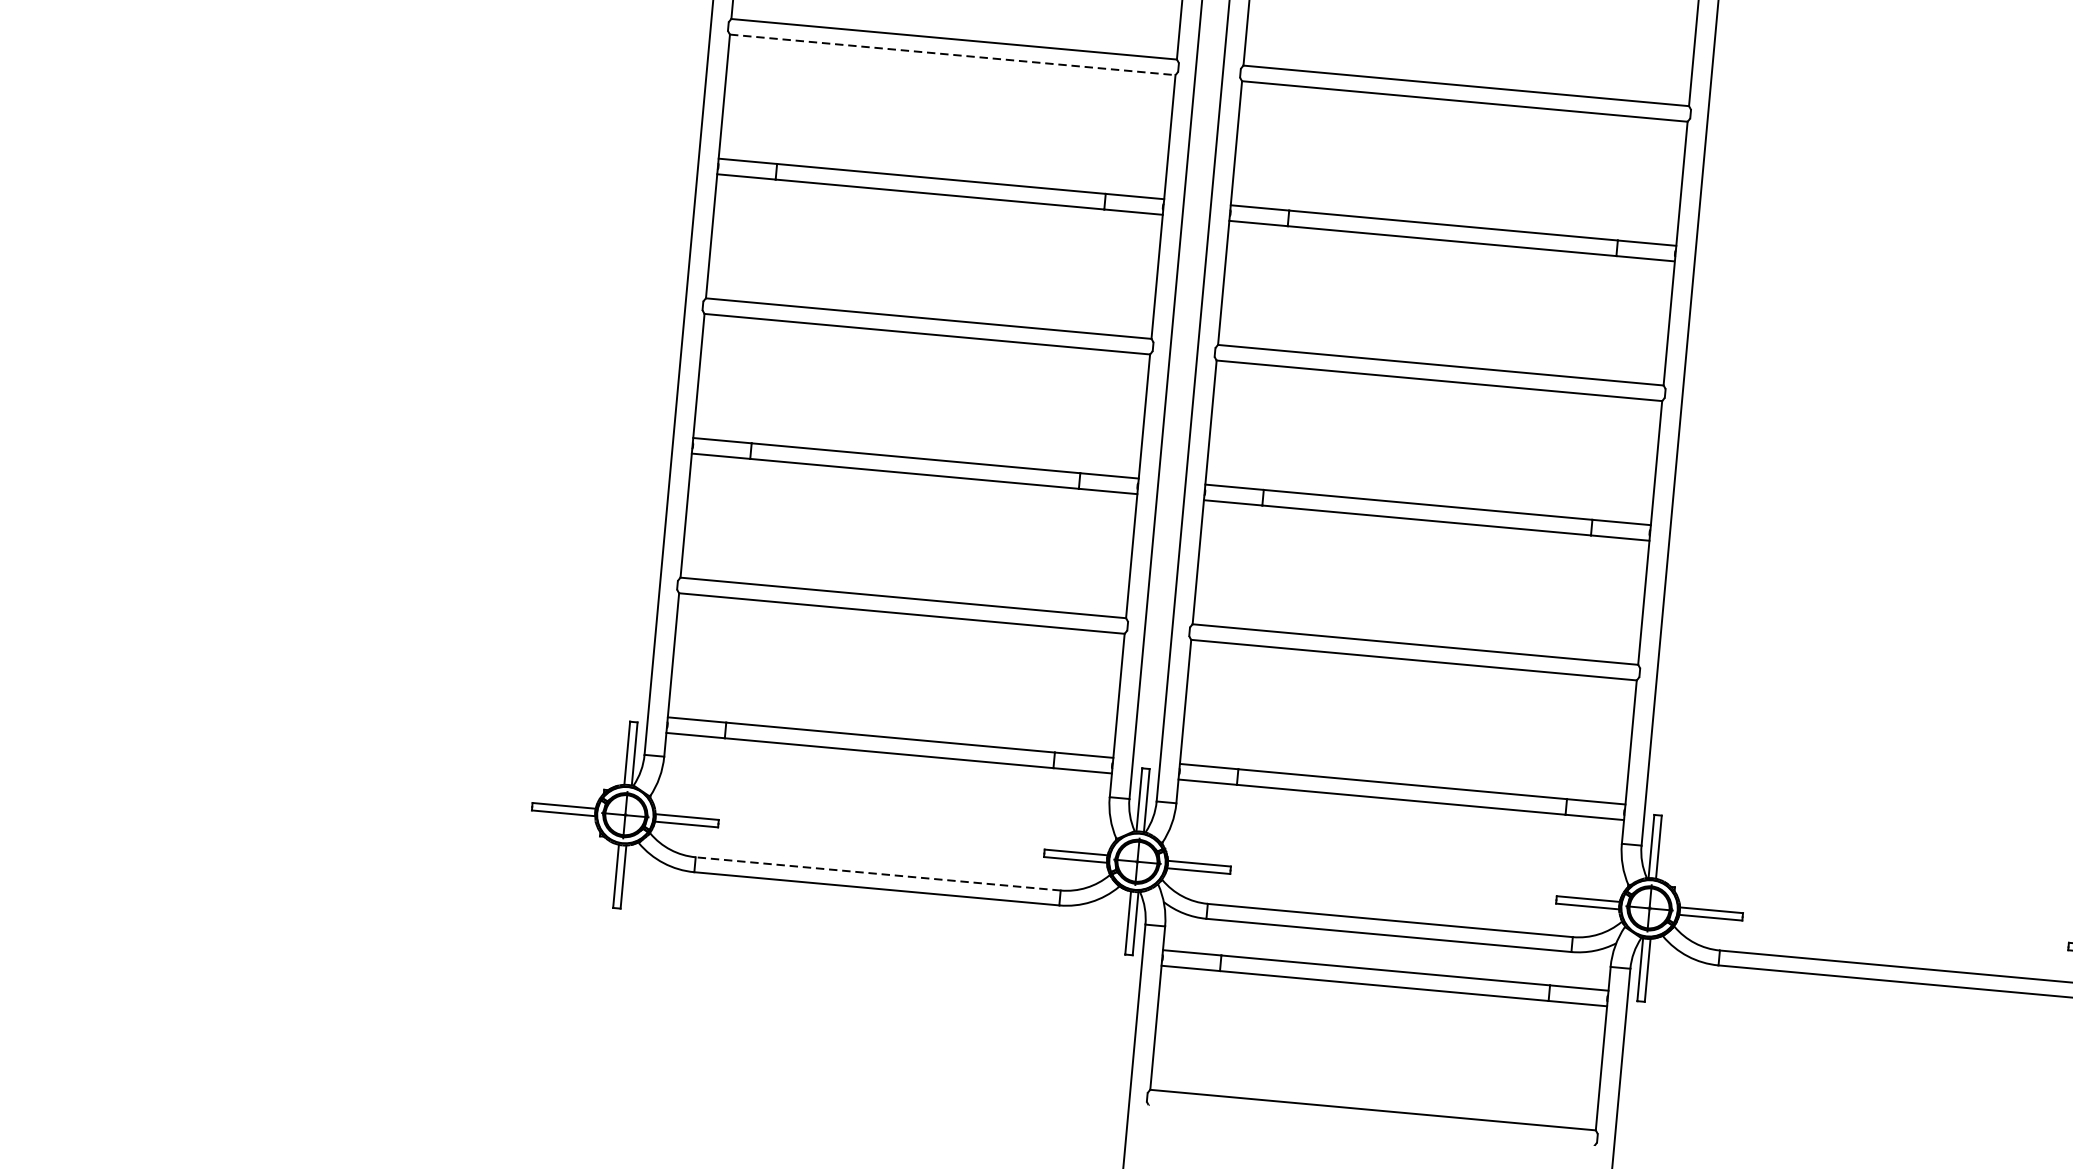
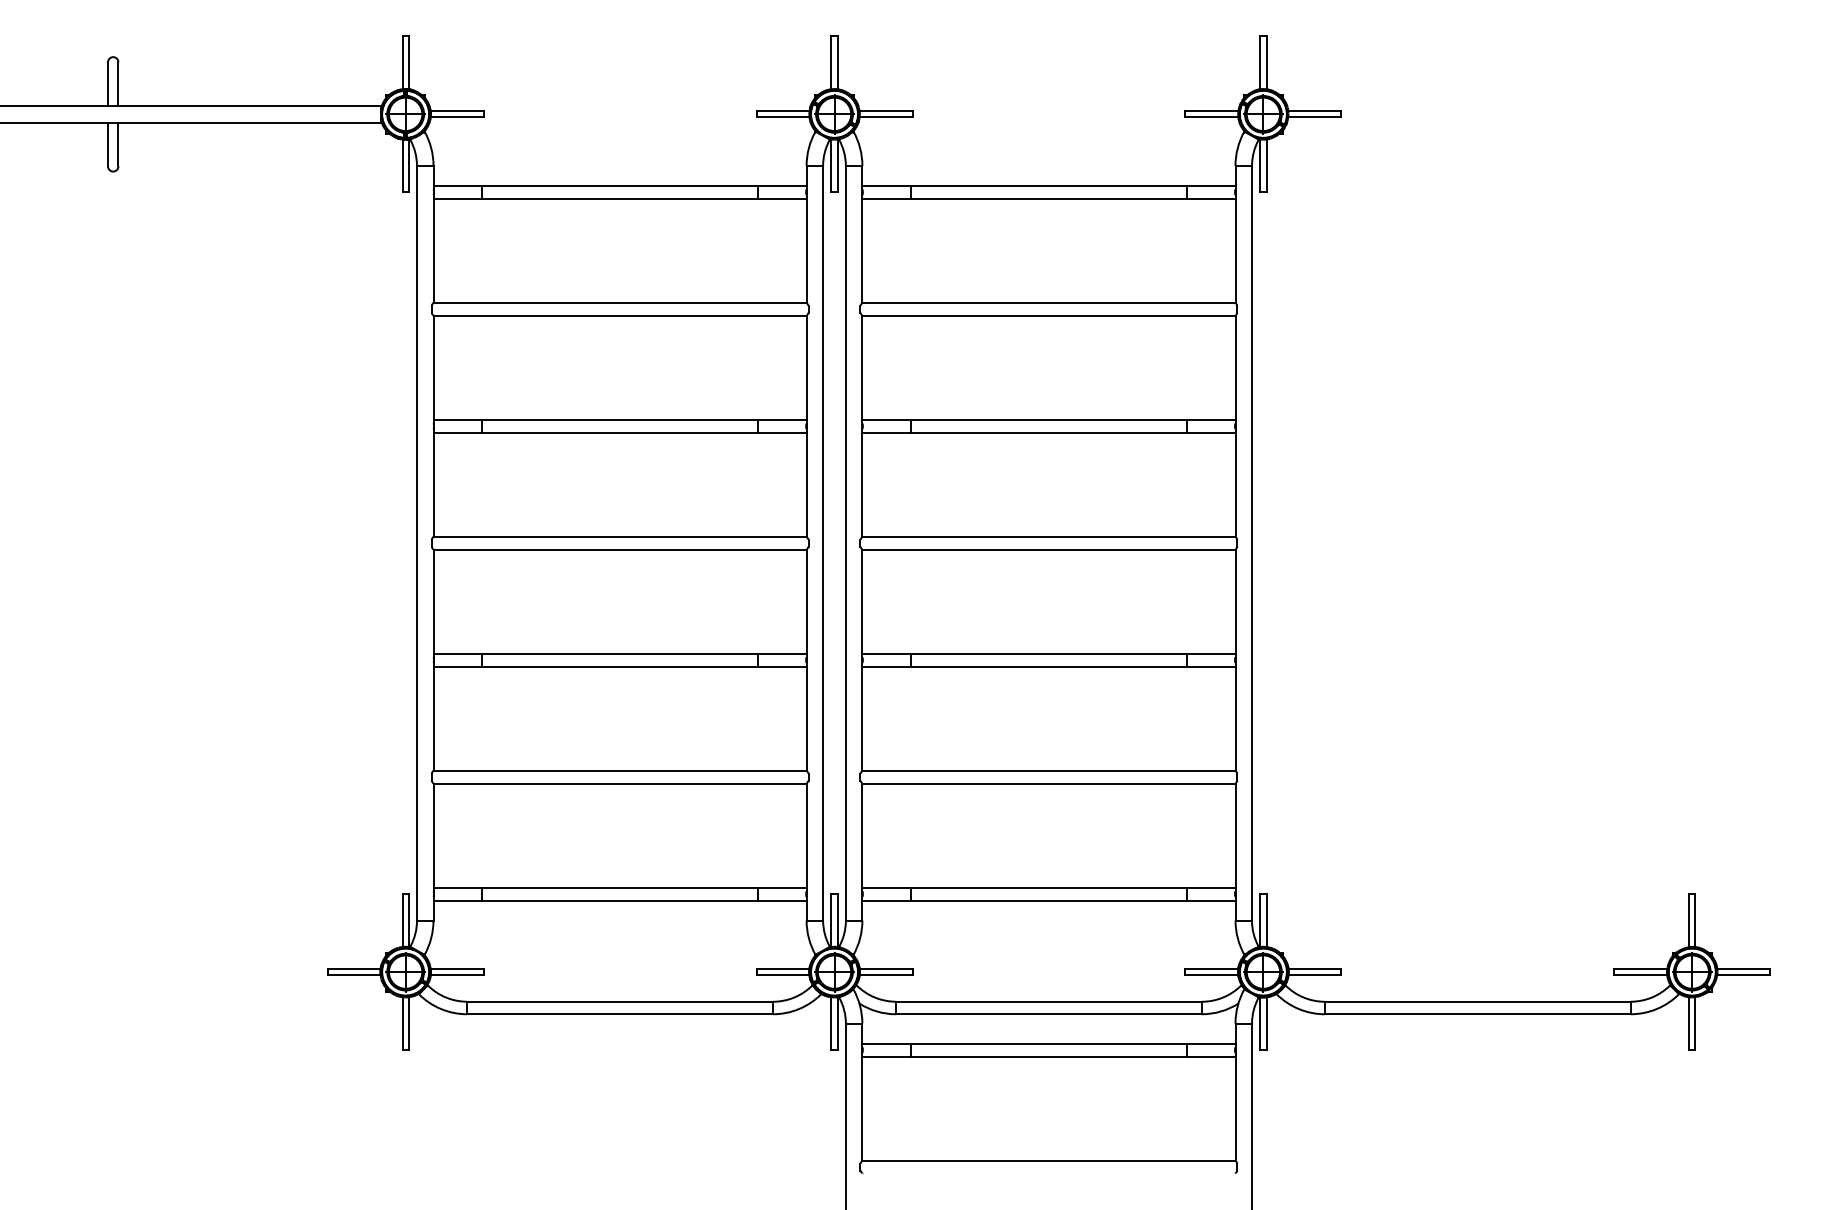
line: (953, 54) -> (620, 315), dashed -> solid
line: (878, 873) -> (620, 1001), dashed -> solid

